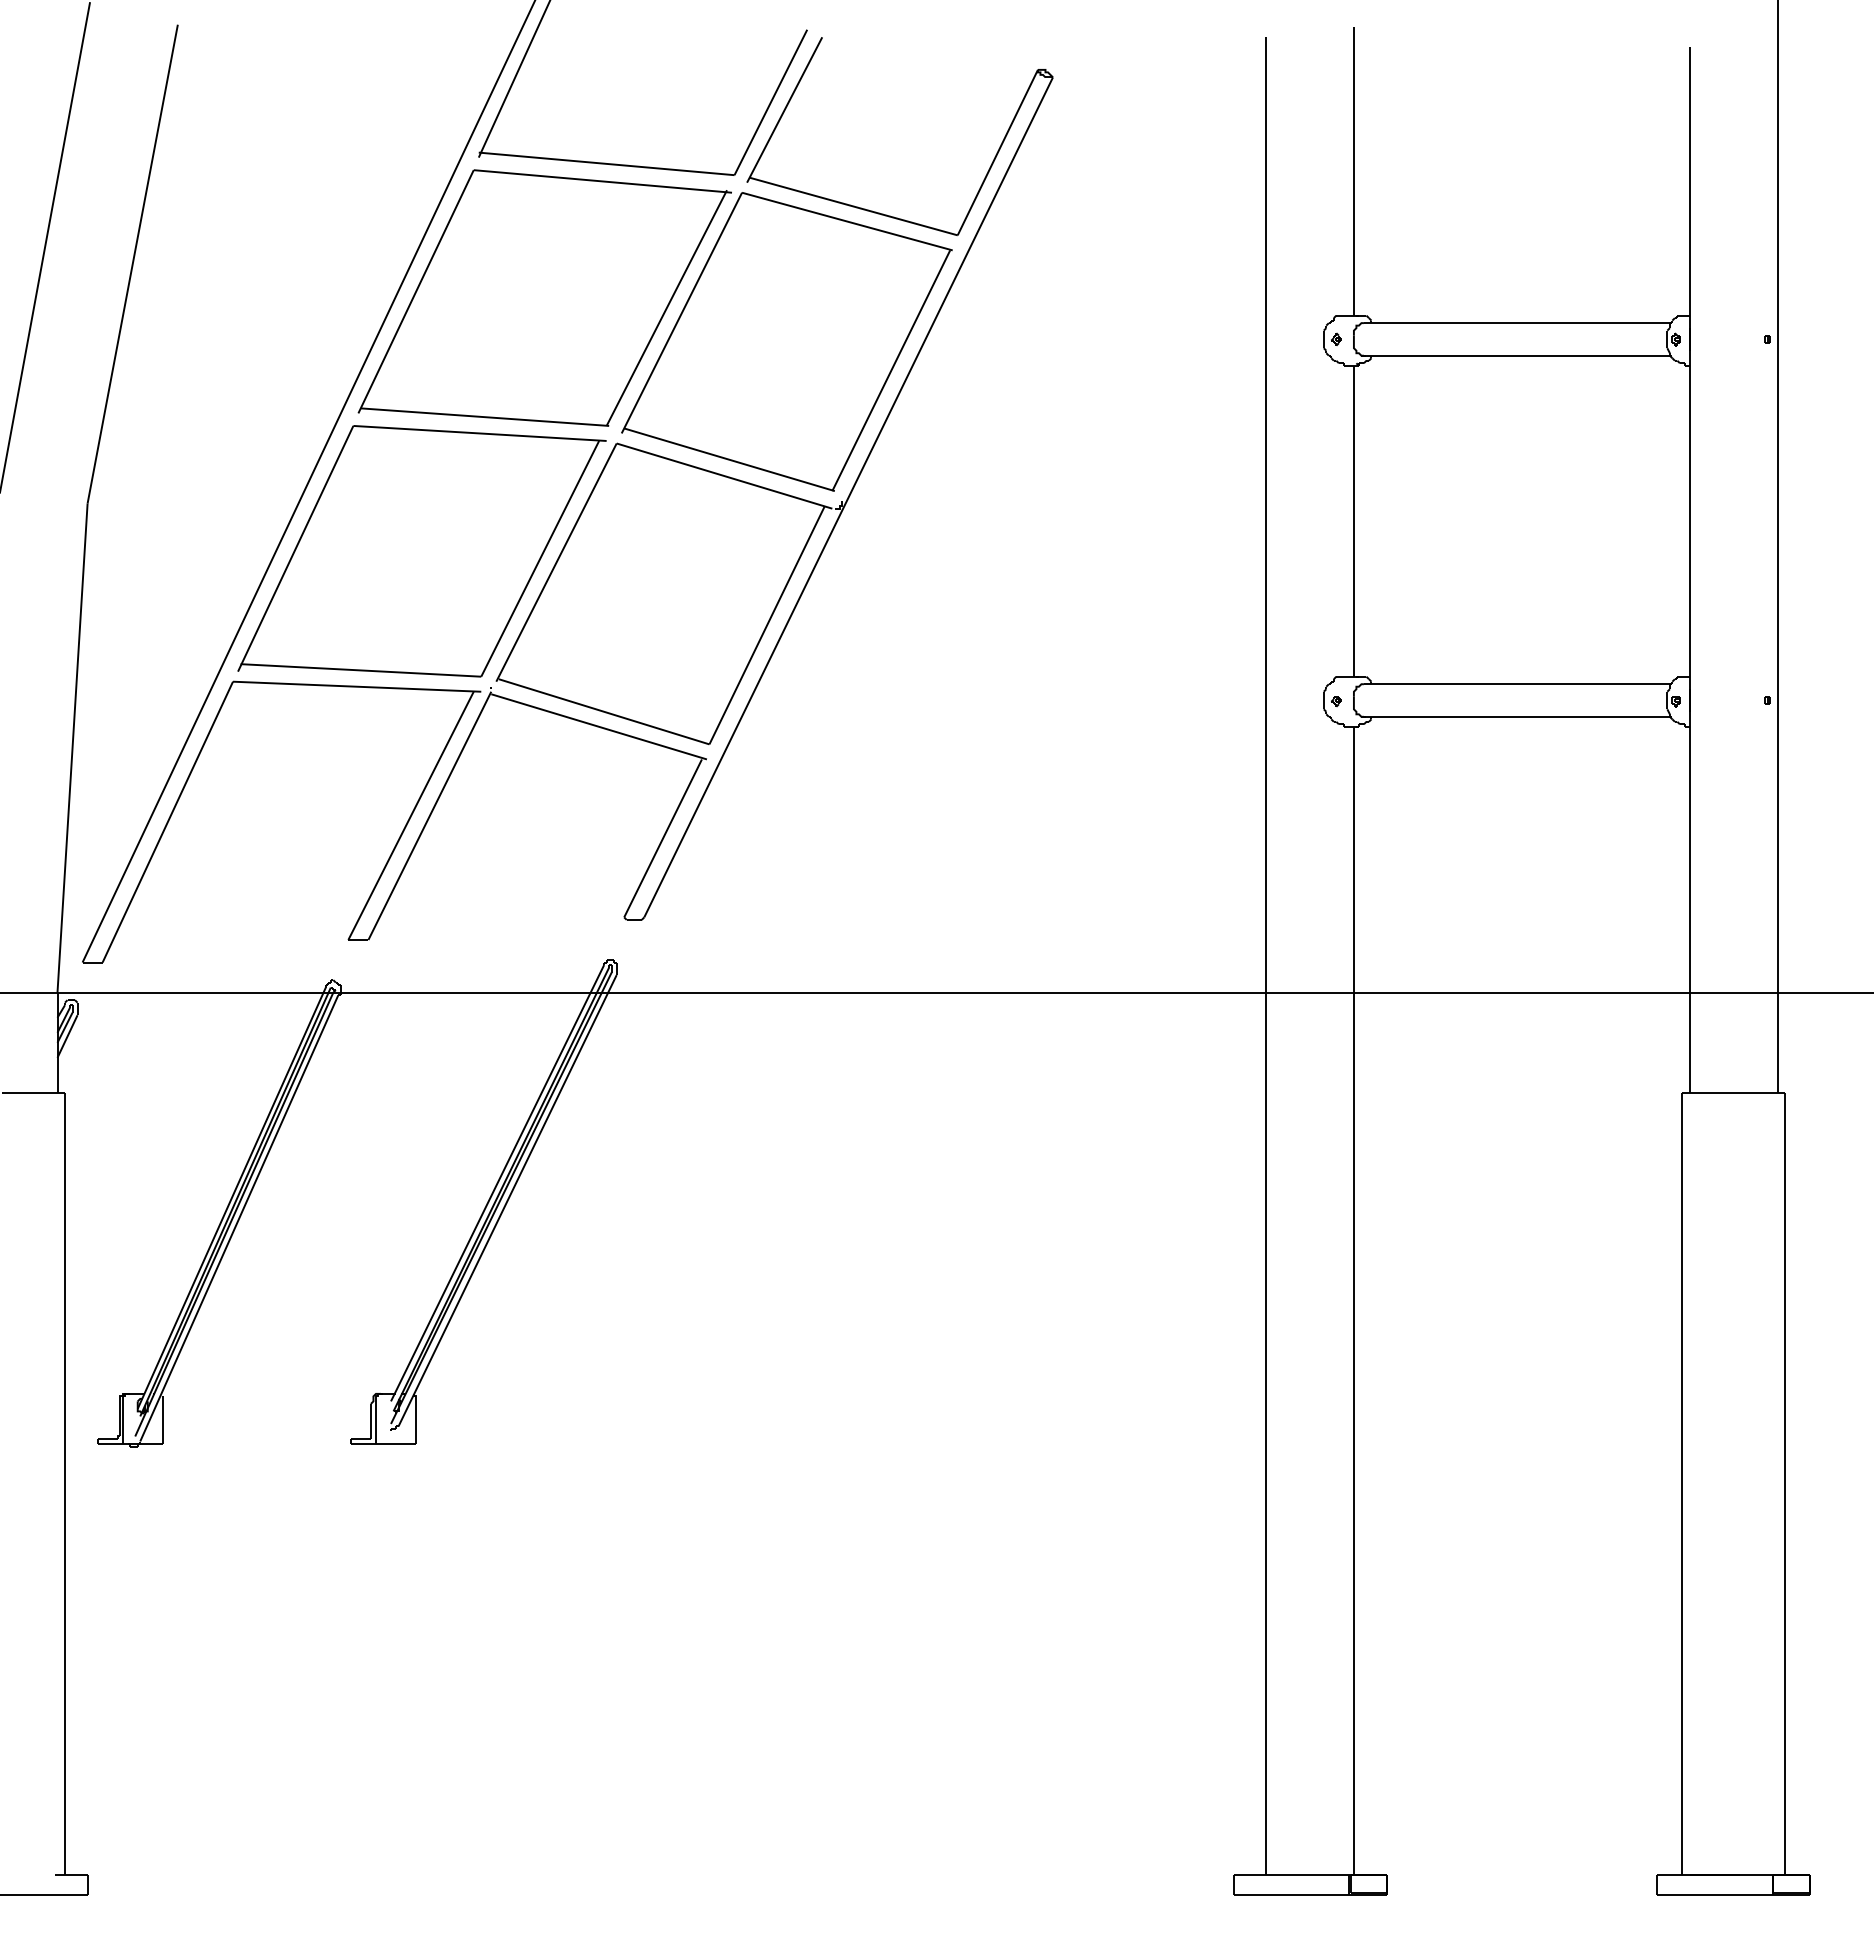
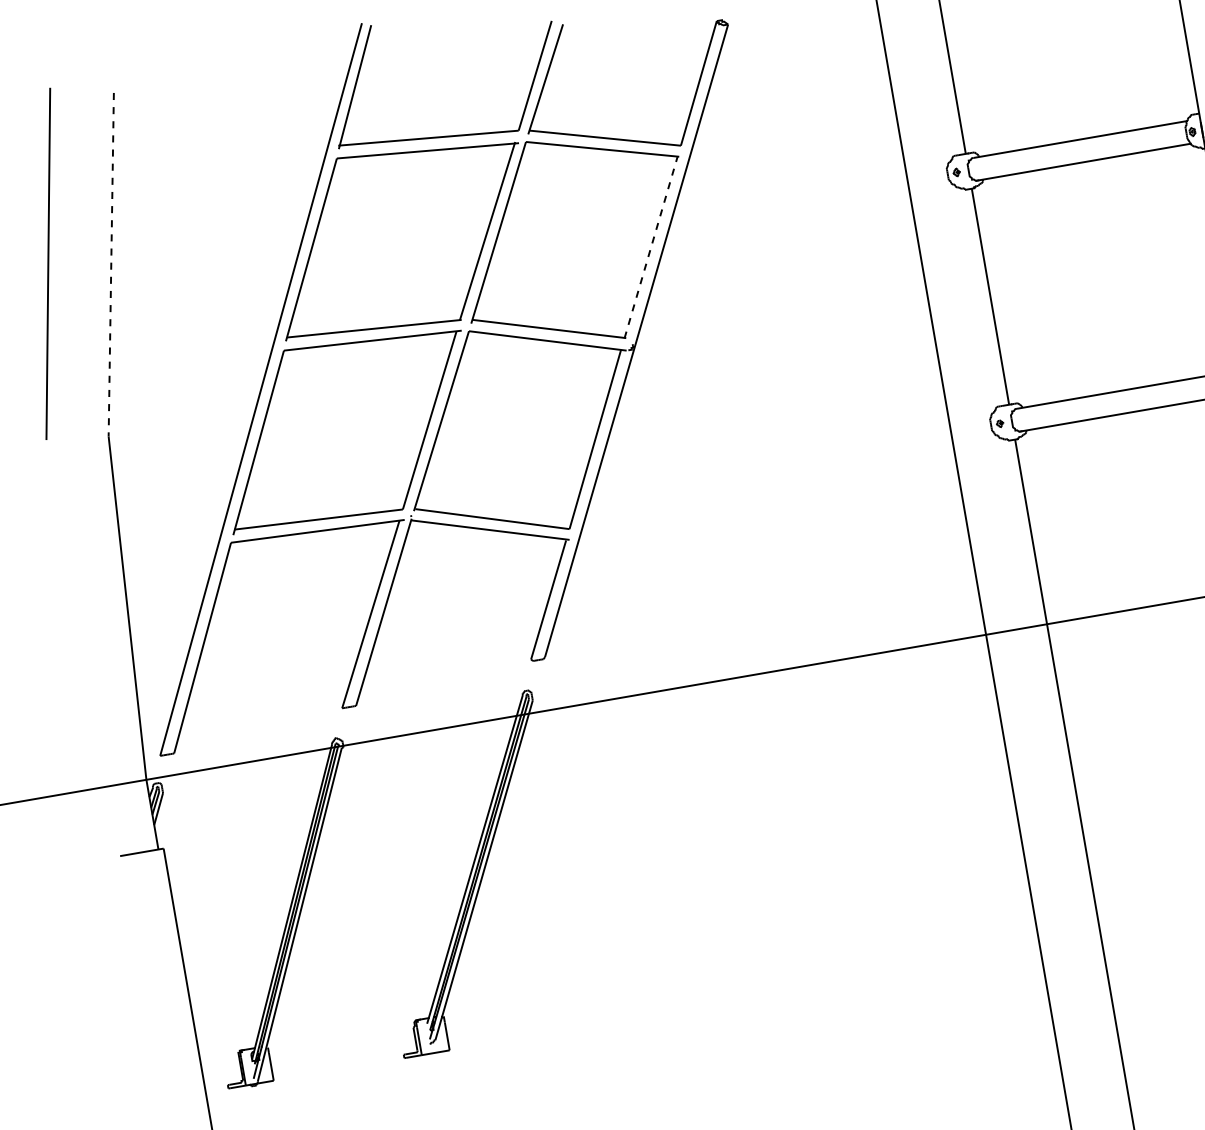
line: (132, 264) -> (111, 264), solid -> dashed
line: (891, 370) -> (651, 247), solid -> dashed

